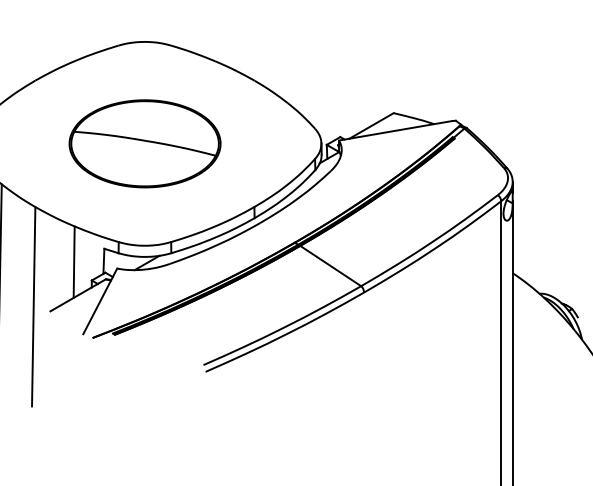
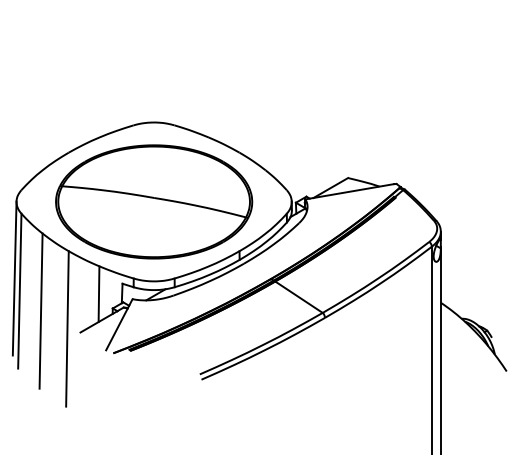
part: (145, 143) -> (154, 201), size x1.67

